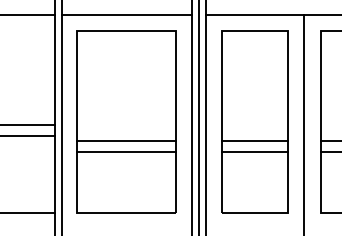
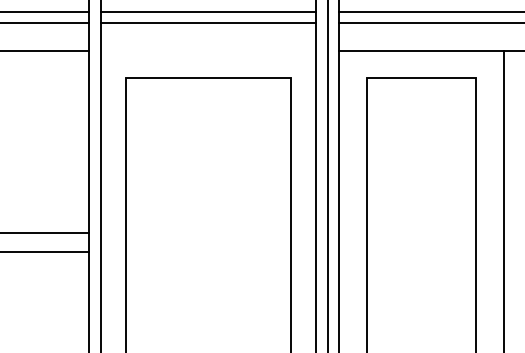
line: (126, 14) -> (207, 50), removed
line: (126, 141) -> (207, 261), removed
line: (254, 141) -> (420, 261), removed
line: (126, 152) -> (207, 279), removed
line: (254, 152) -> (420, 279), removed

